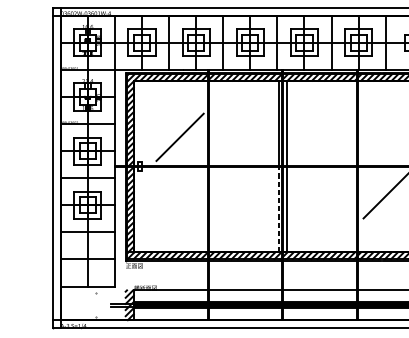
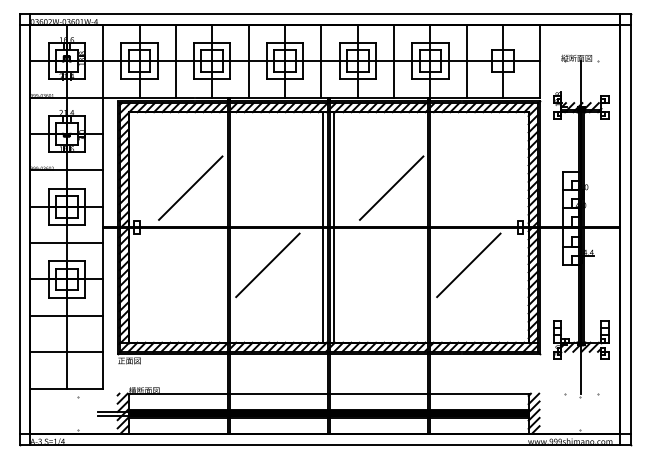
line: (329, 136) -> (391, 187), added
line: (237, 194) -> (267, 265), added
line: (278, 209) -> (323, 284), dashed -> solid

